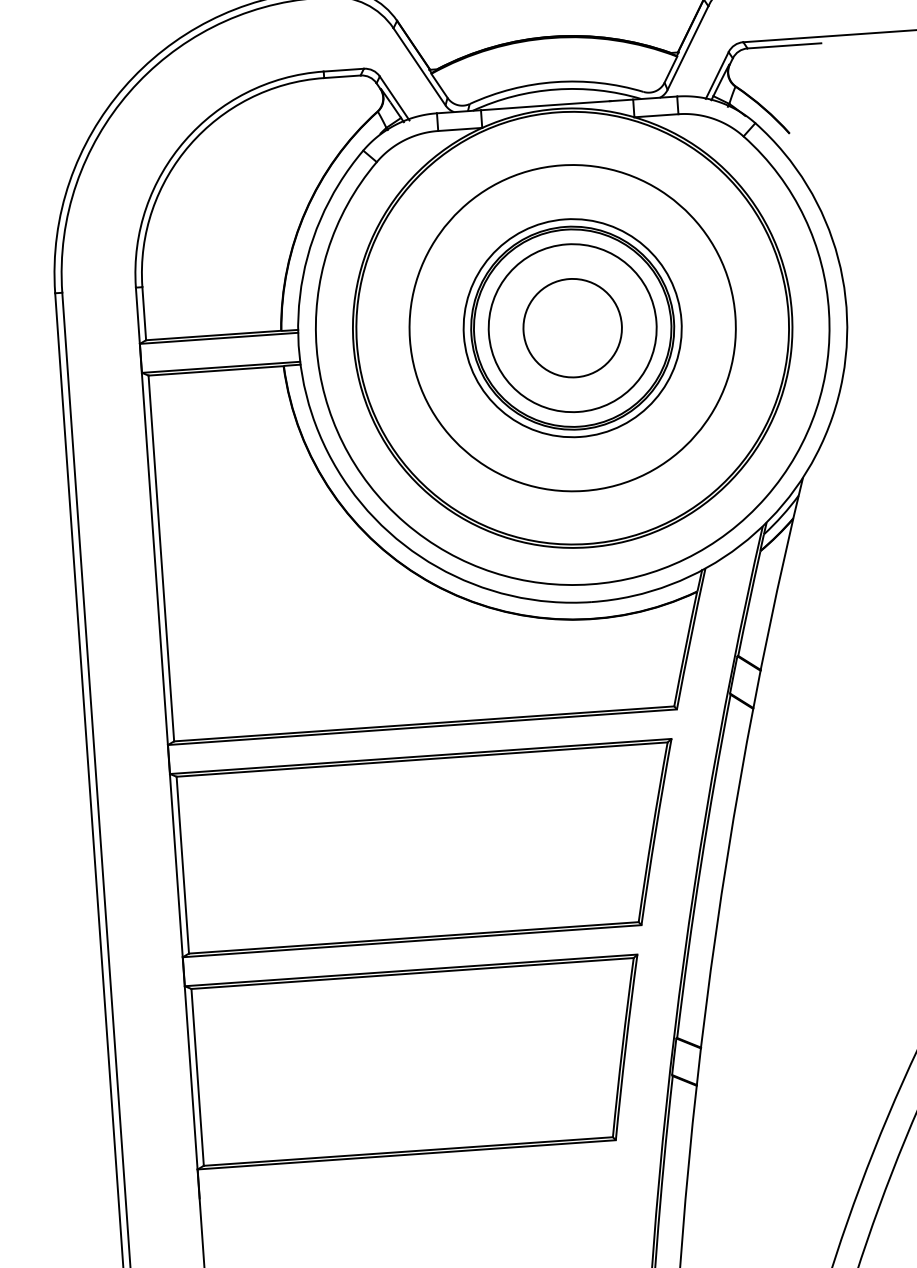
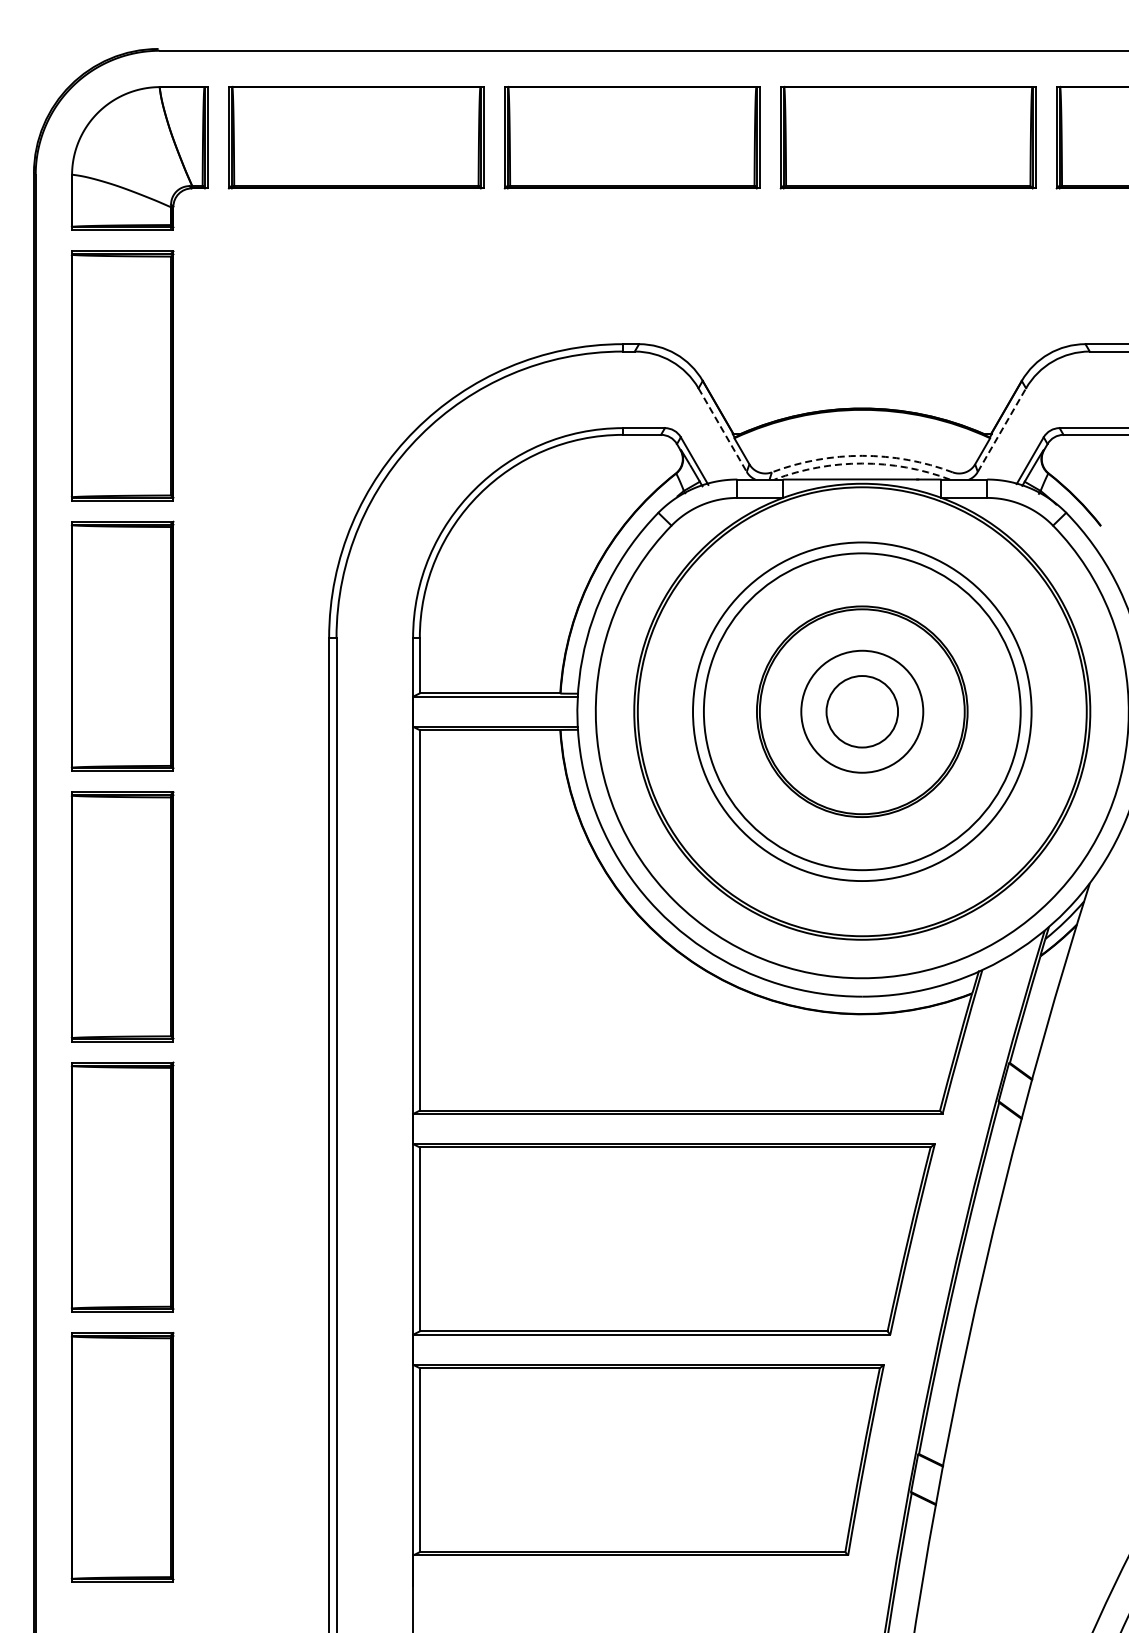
line: (688, 47) -> (1002, 429), solid -> dashed
line: (419, 67) -> (722, 430), solid -> dashed
arc: (555, 81) -> (862, 455), solid -> dashed
arc: (556, 89) -> (862, 463), solid -> dashed
circle: (572, 327) -> (862, 711), size x0.7
circle: (572, 327) -> (862, 711), size x0.7
circle: (572, 327) -> (862, 711), size x1.4

